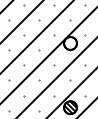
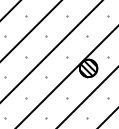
hatch: (70, 43) -> (88, 68), added

